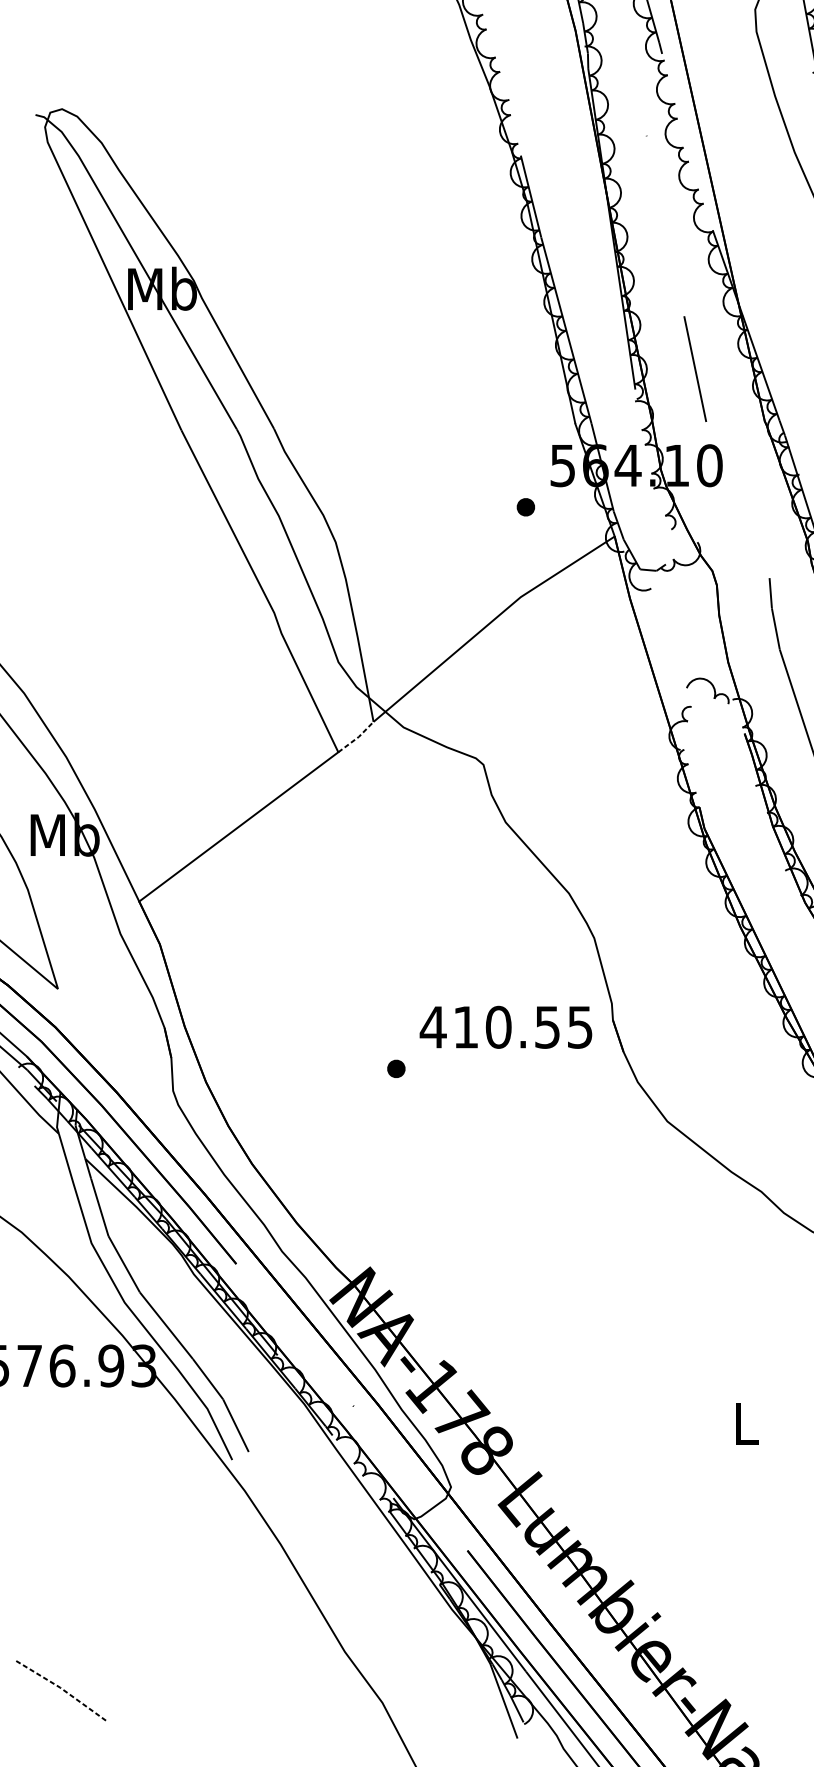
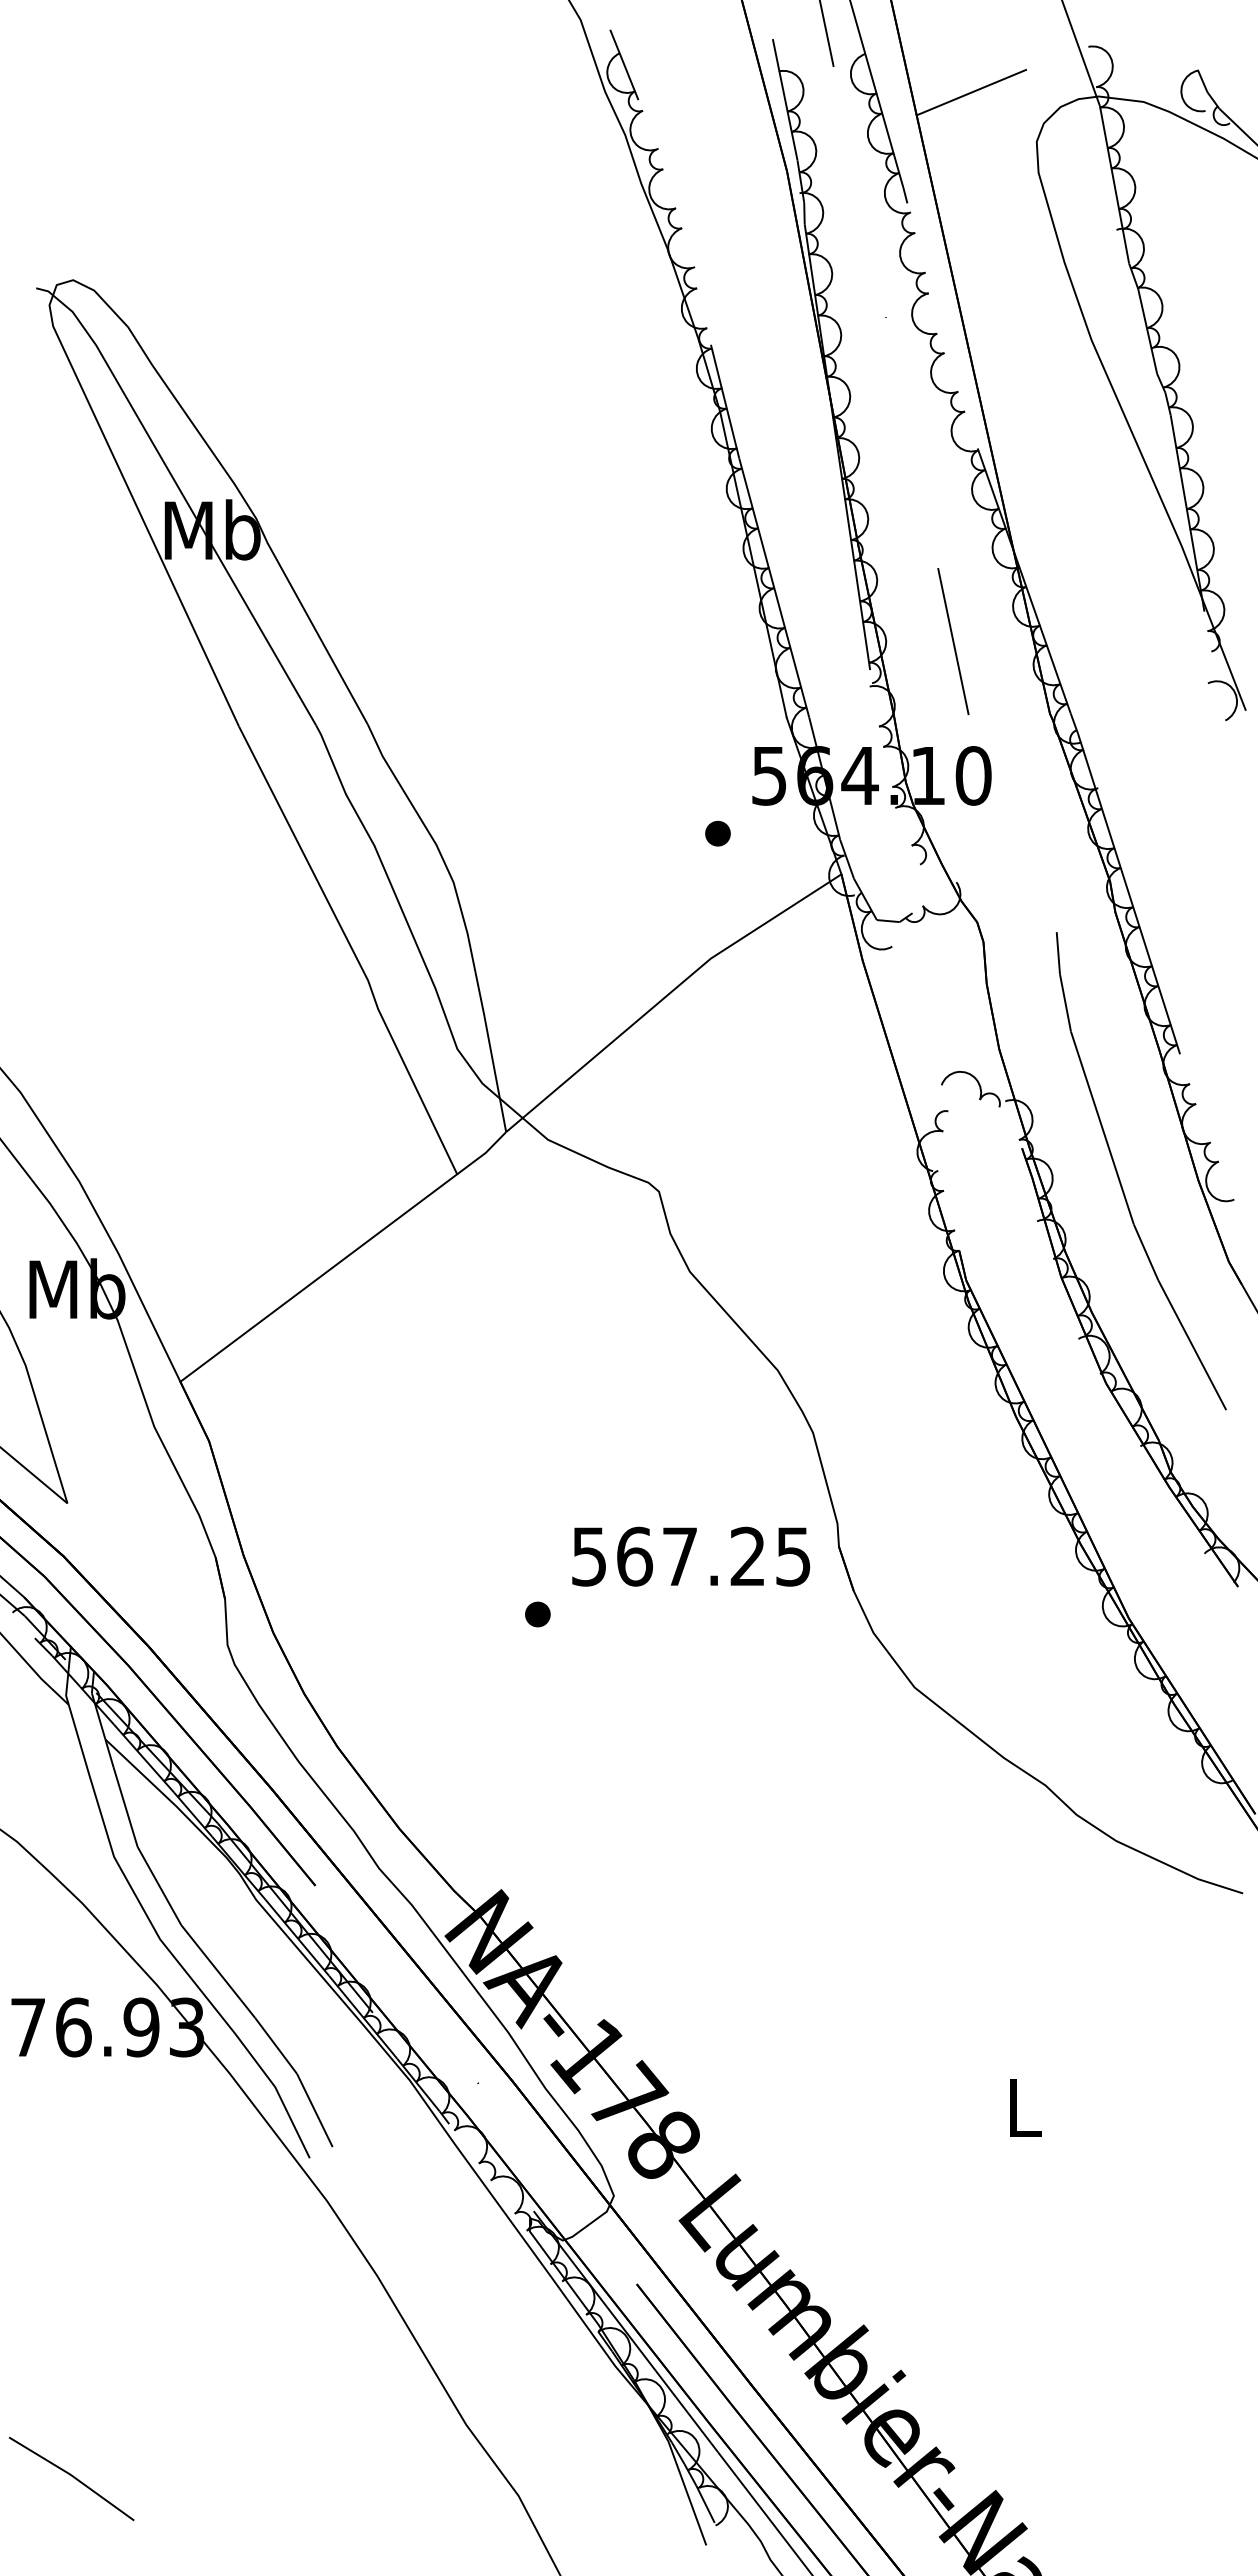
line: (357, 738) -> (484, 1154), dashed -> solid
text: (489, 1027) -> (667, 1556), 410.55 -> 567.25
line: (61, 1688) -> (72, 2476), dashed -> solid

